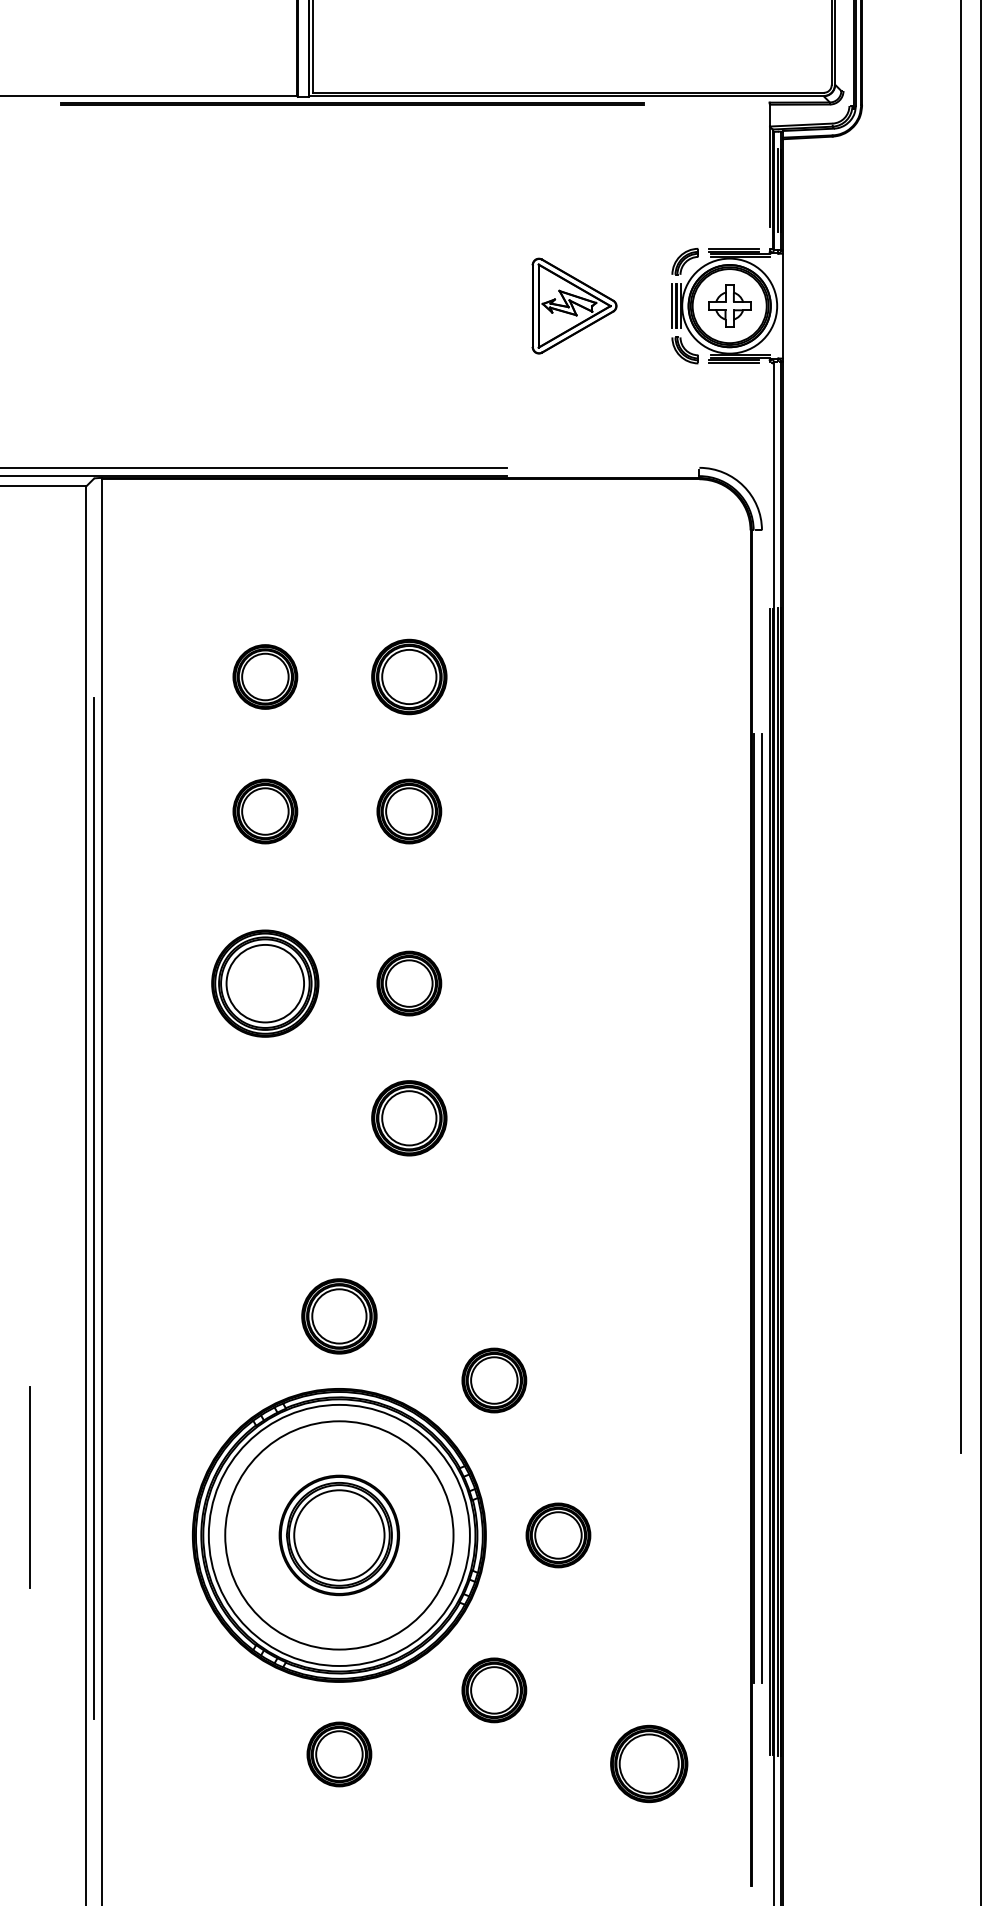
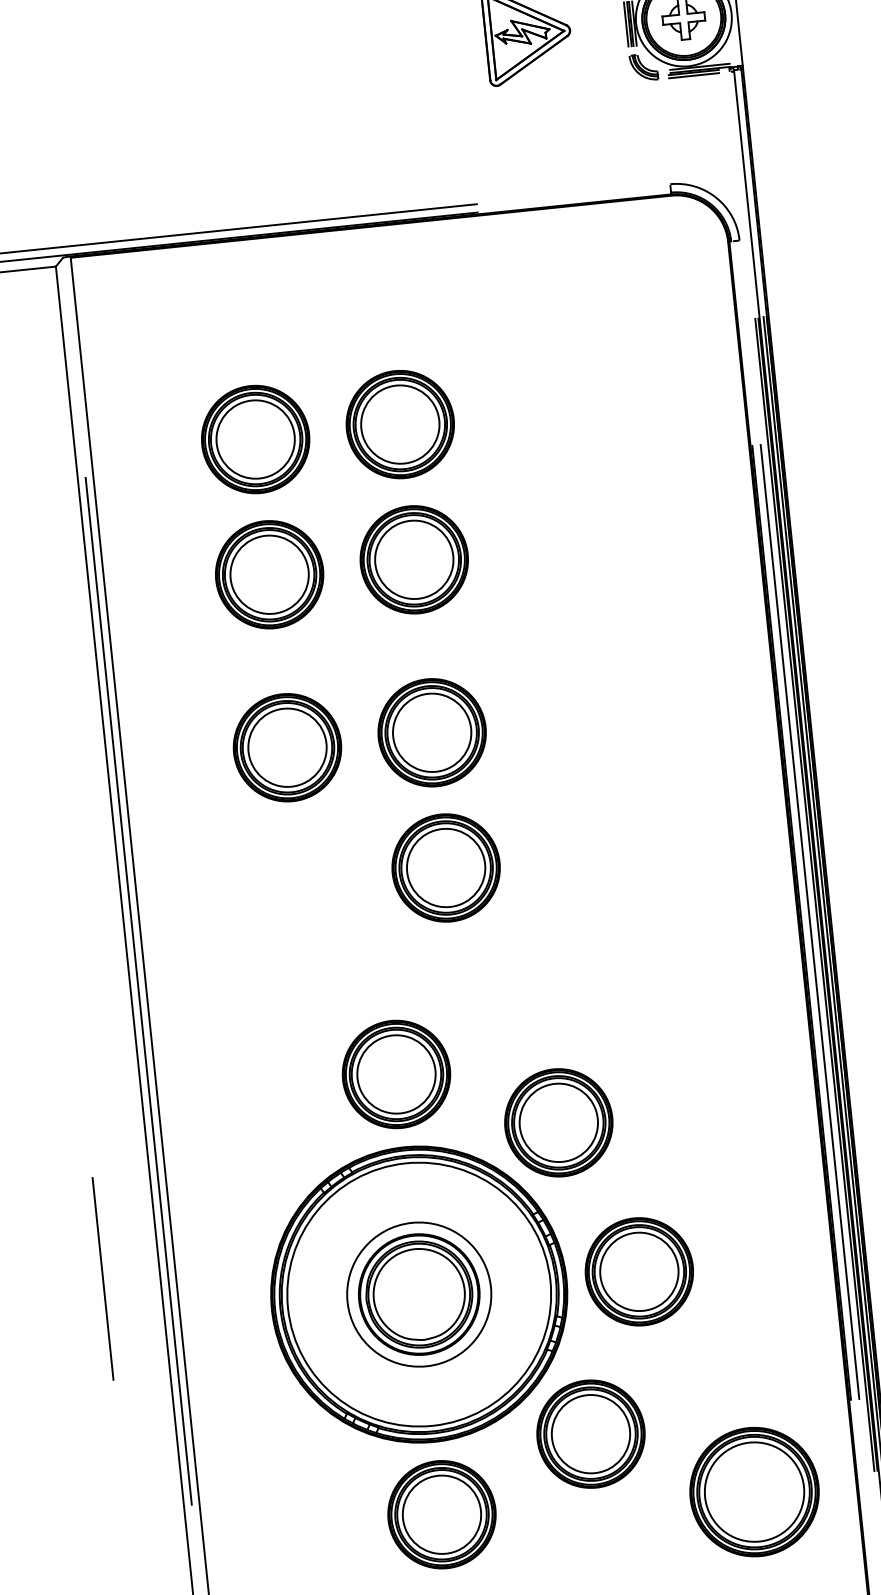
part: (265, 676) -> (255, 439), size x1.67
part: (409, 676) -> (400, 424), size x1.43
part: (265, 811) -> (269, 574), size x1.67
part: (409, 811) -> (414, 559), size x1.67
part: (409, 983) -> (432, 732), size x1.67
part: (409, 1118) -> (446, 868), size x1.43
part: (339, 1316) -> (396, 1074), size x1.43
part: (494, 1380) -> (559, 1122), size x1.67
circle: (339, 1535) -> (419, 1294), size x0.62
part: (558, 1535) -> (639, 1271), size x1.67
part: (494, 1690) -> (591, 1434), size x1.67
part: (339, 1754) -> (442, 1514), size x1.67
part: (648, 1763) -> (753, 1491), size x1.67

